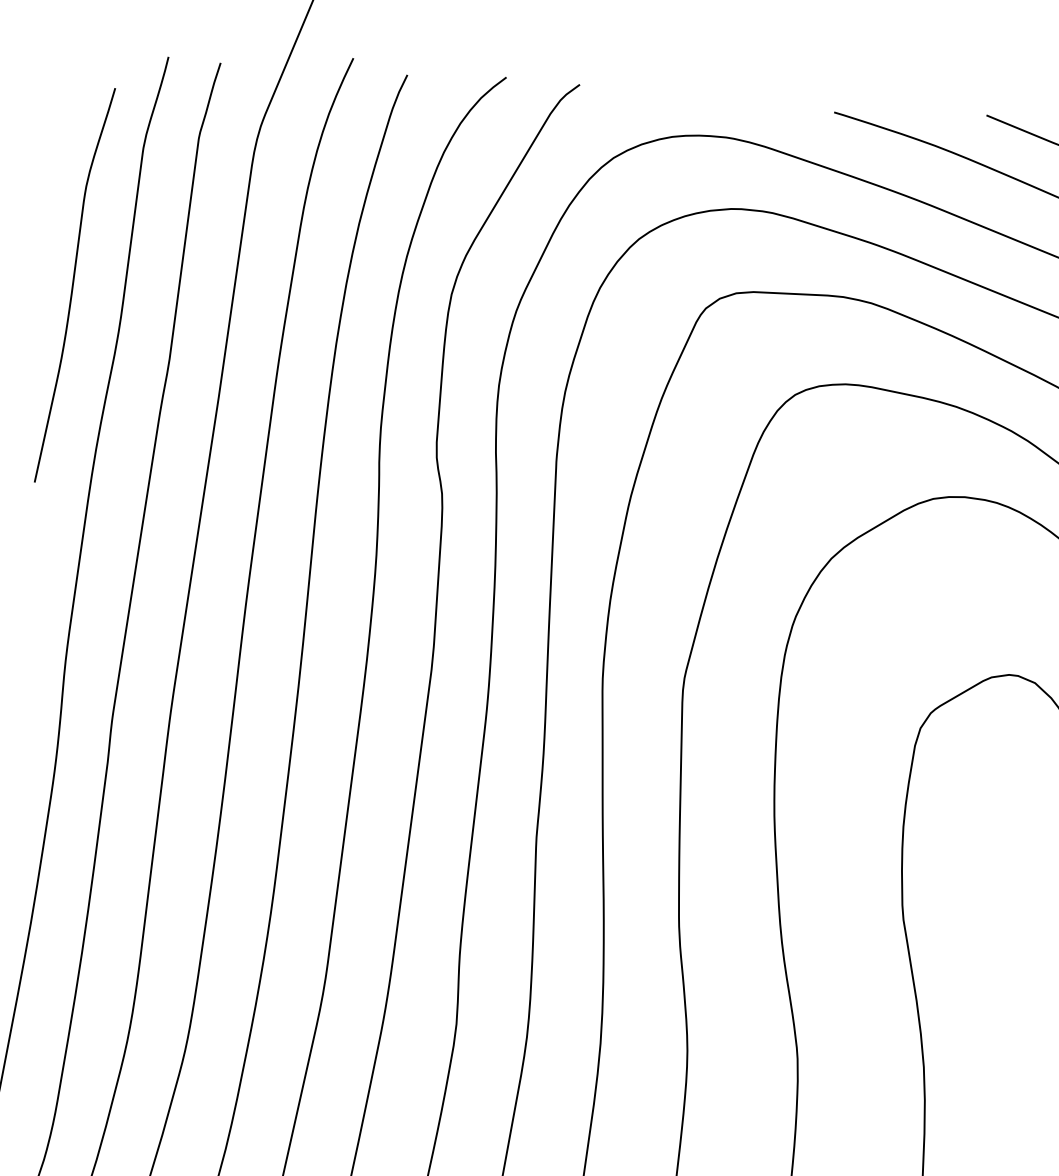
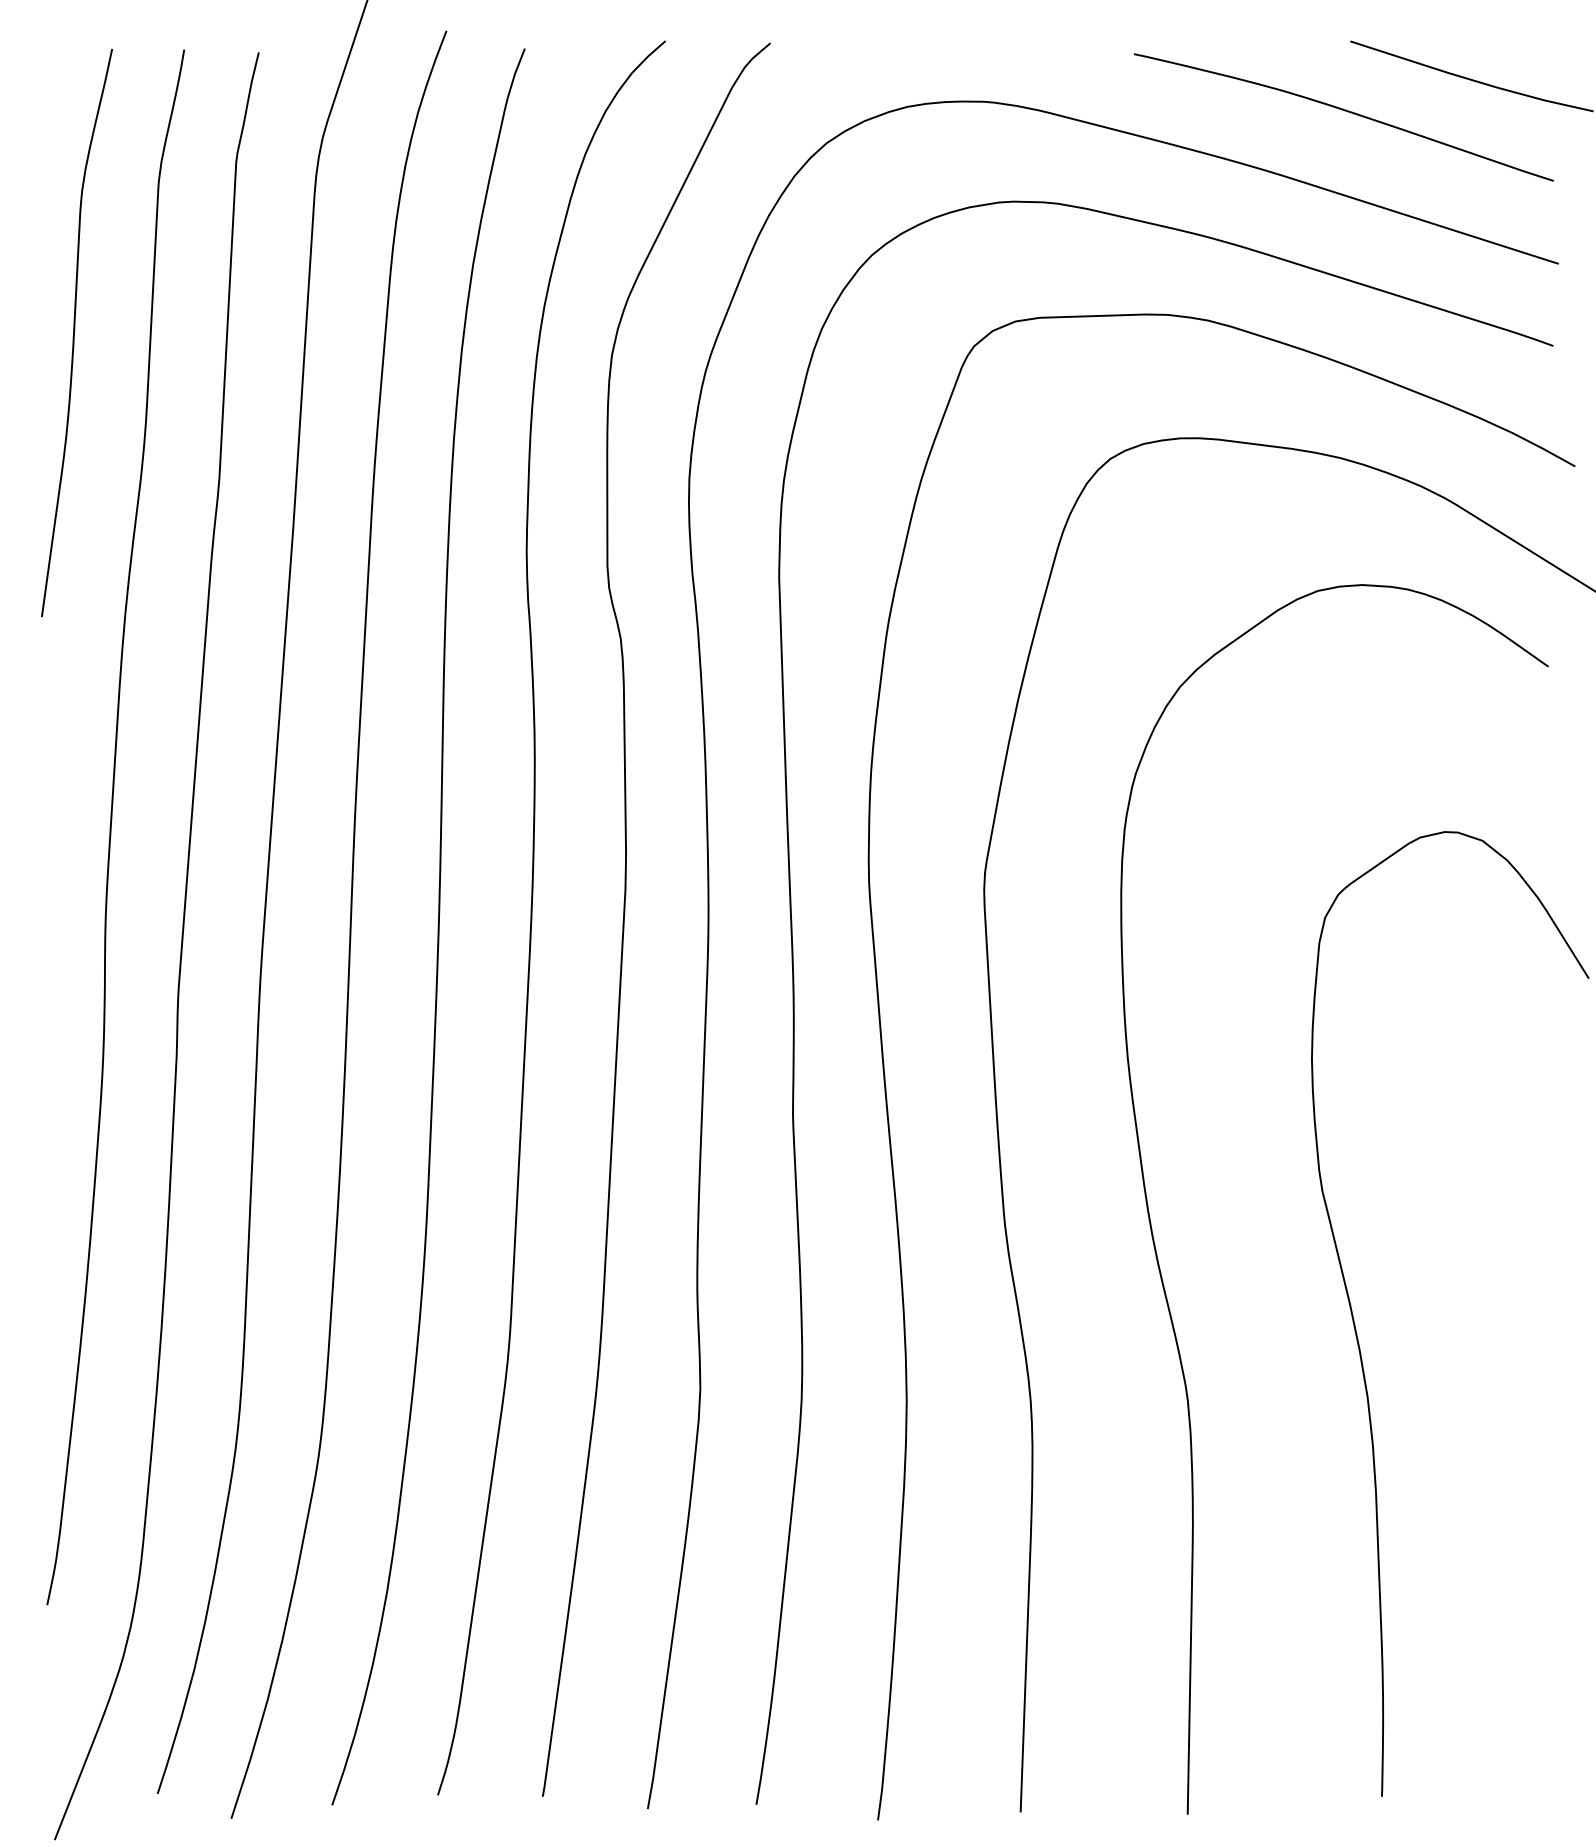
curve: (73, 284) -> (74, 332), moved

